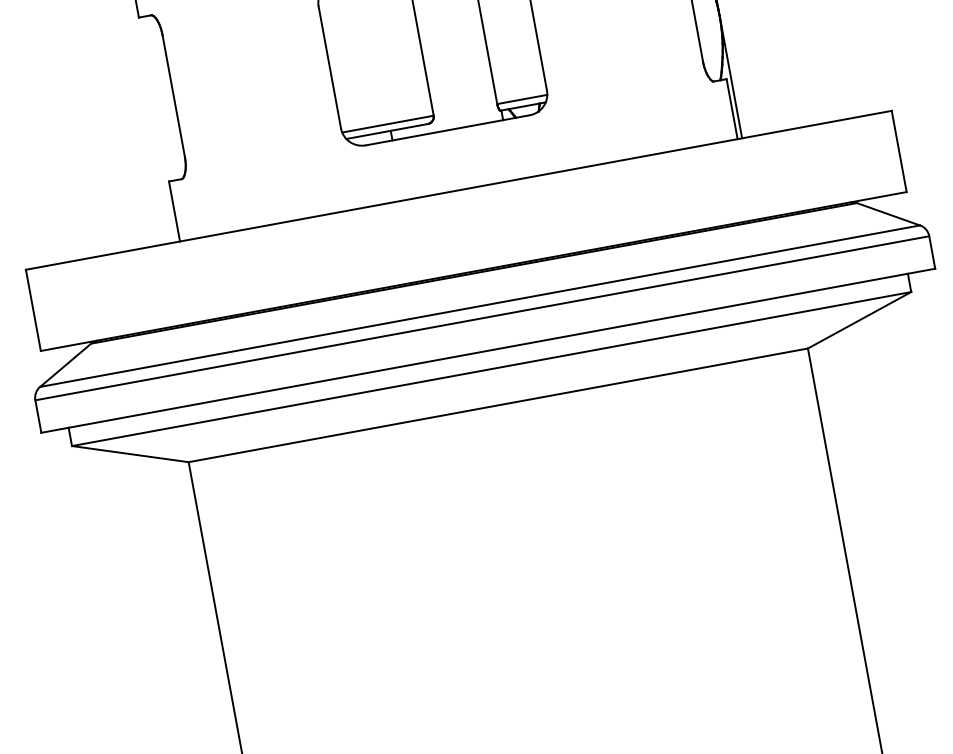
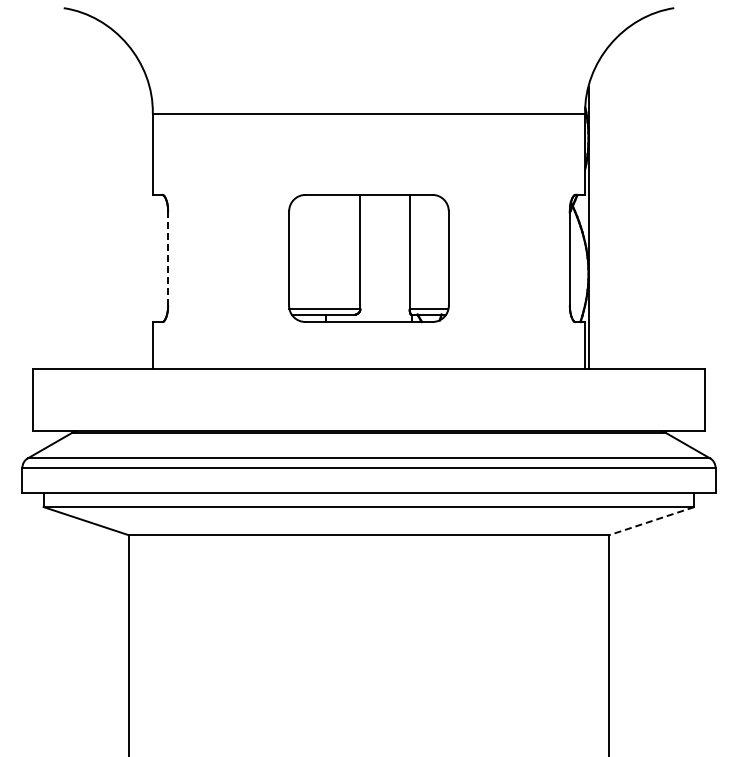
line: (174, 97) -> (168, 259), solid -> dashed
line: (859, 320) -> (651, 521), solid -> dashed

